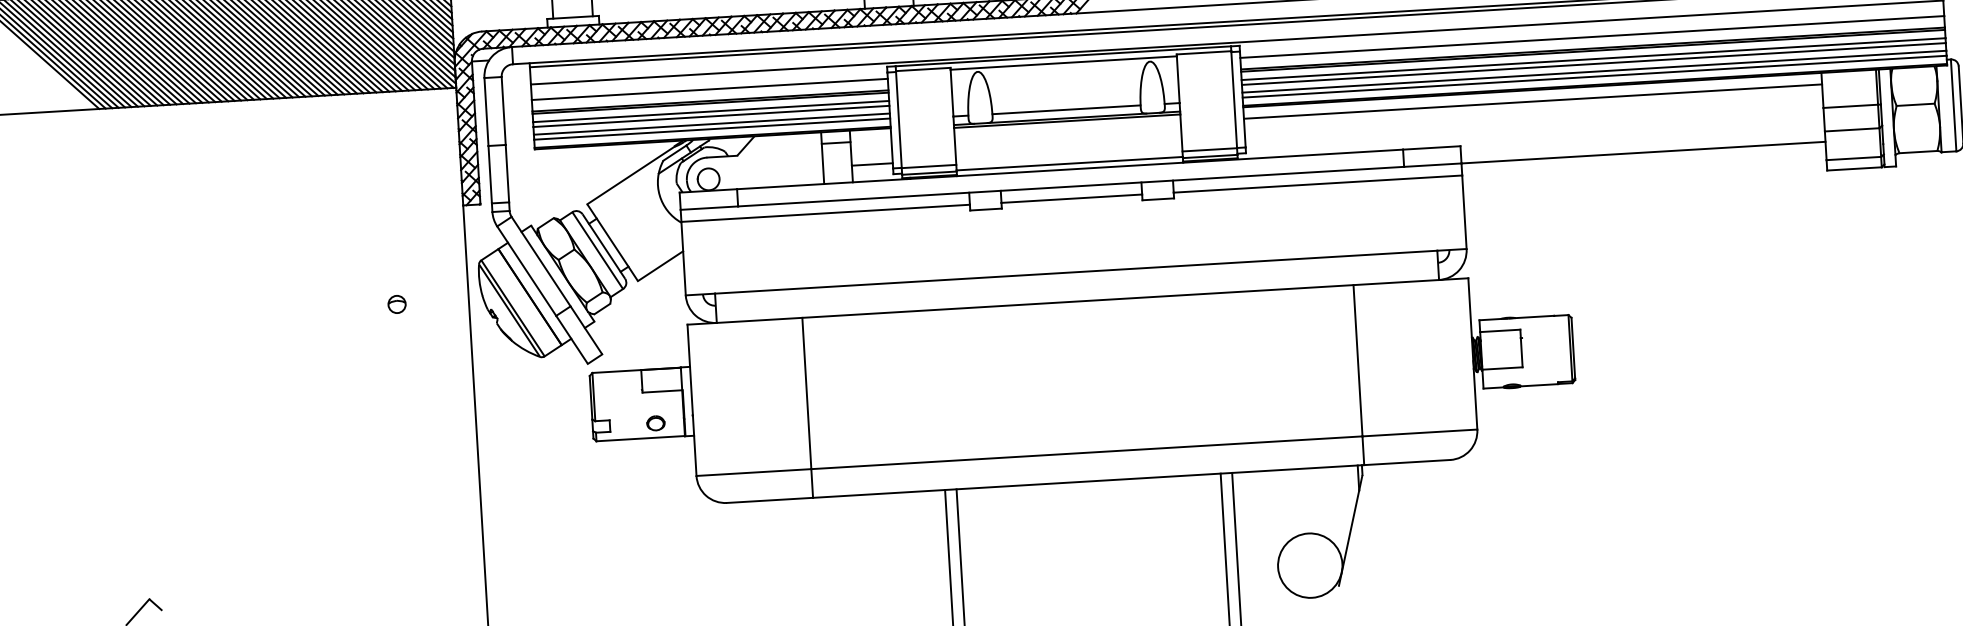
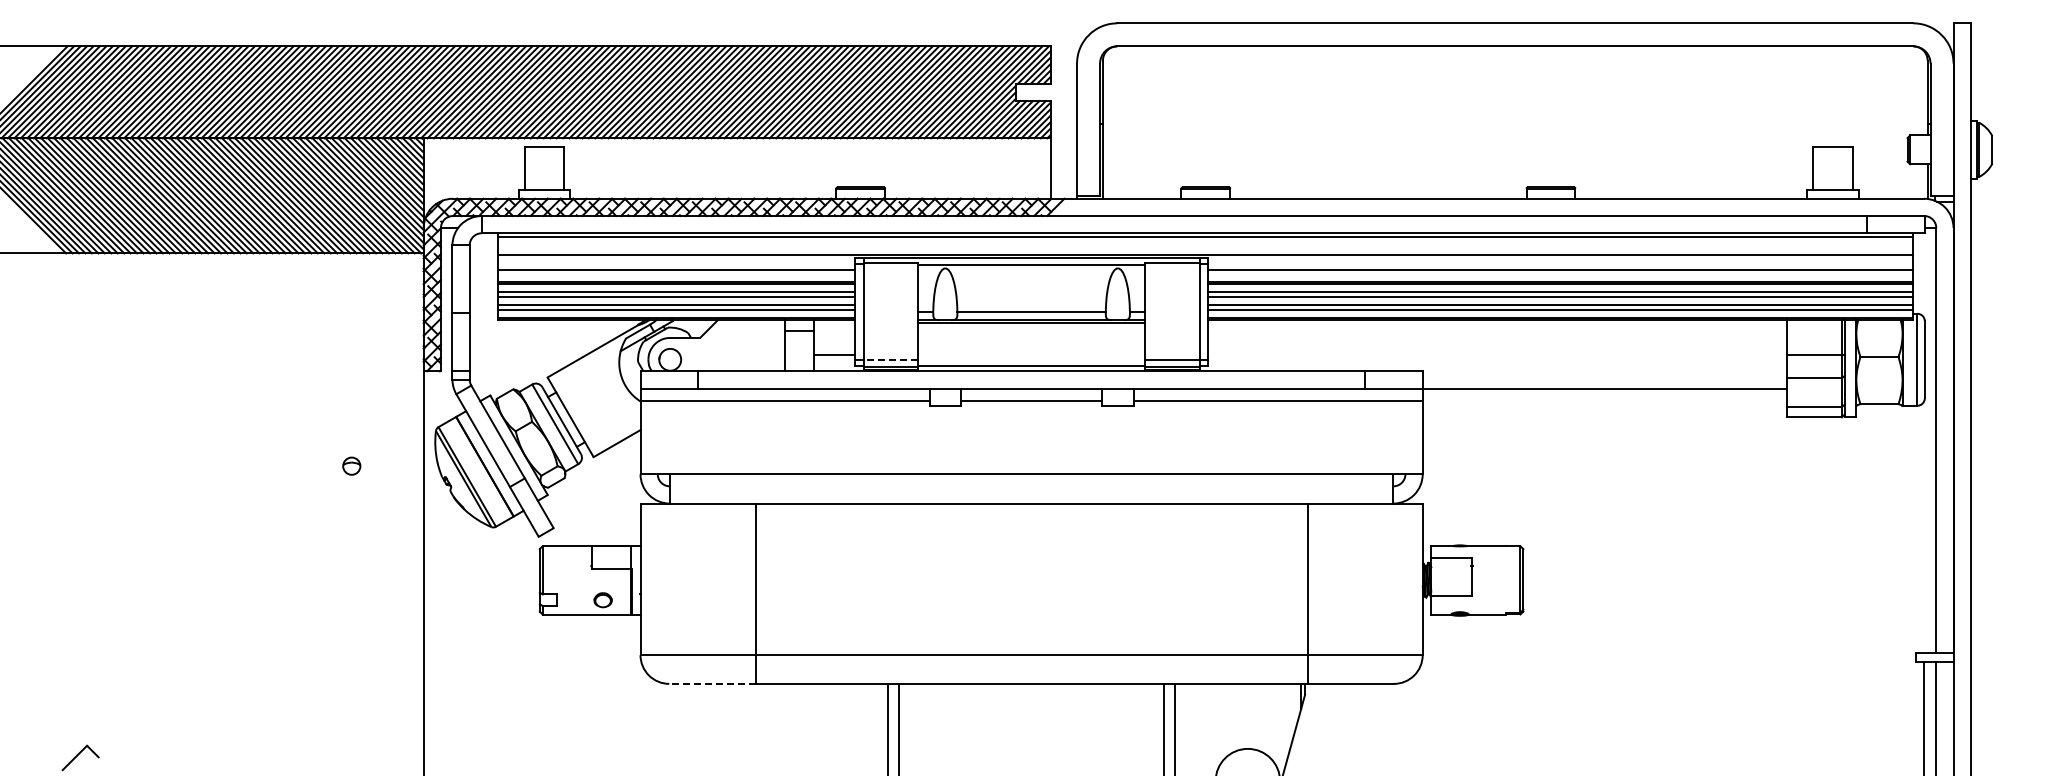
line: (1532, 102) -> (1497, 331), removed
line: (928, 167) -> (890, 360), solid -> dashed
line: (769, 500) -> (711, 683), solid -> dashed

